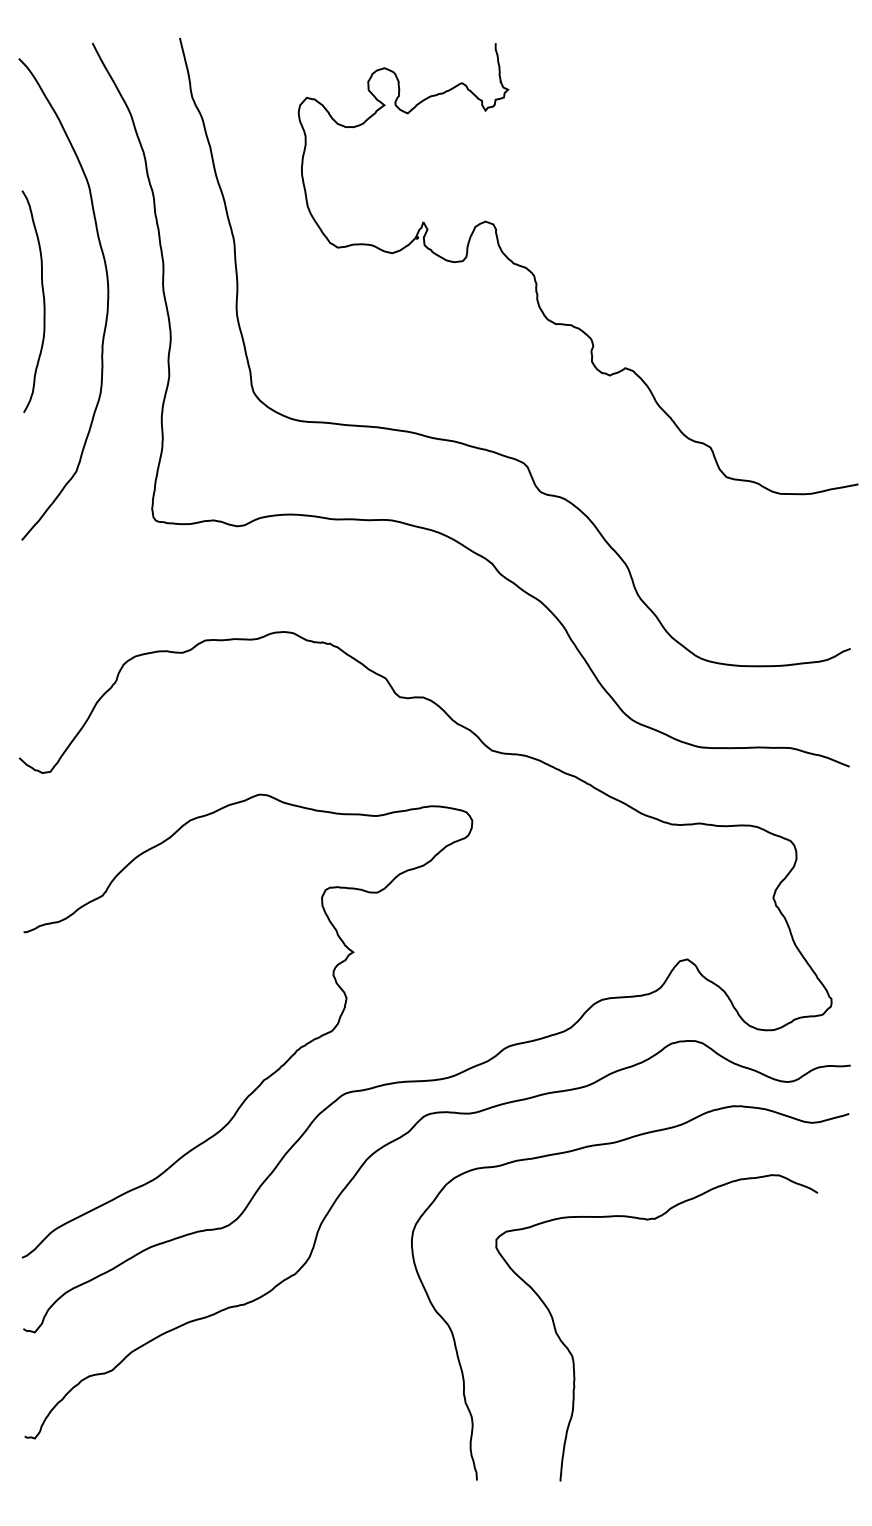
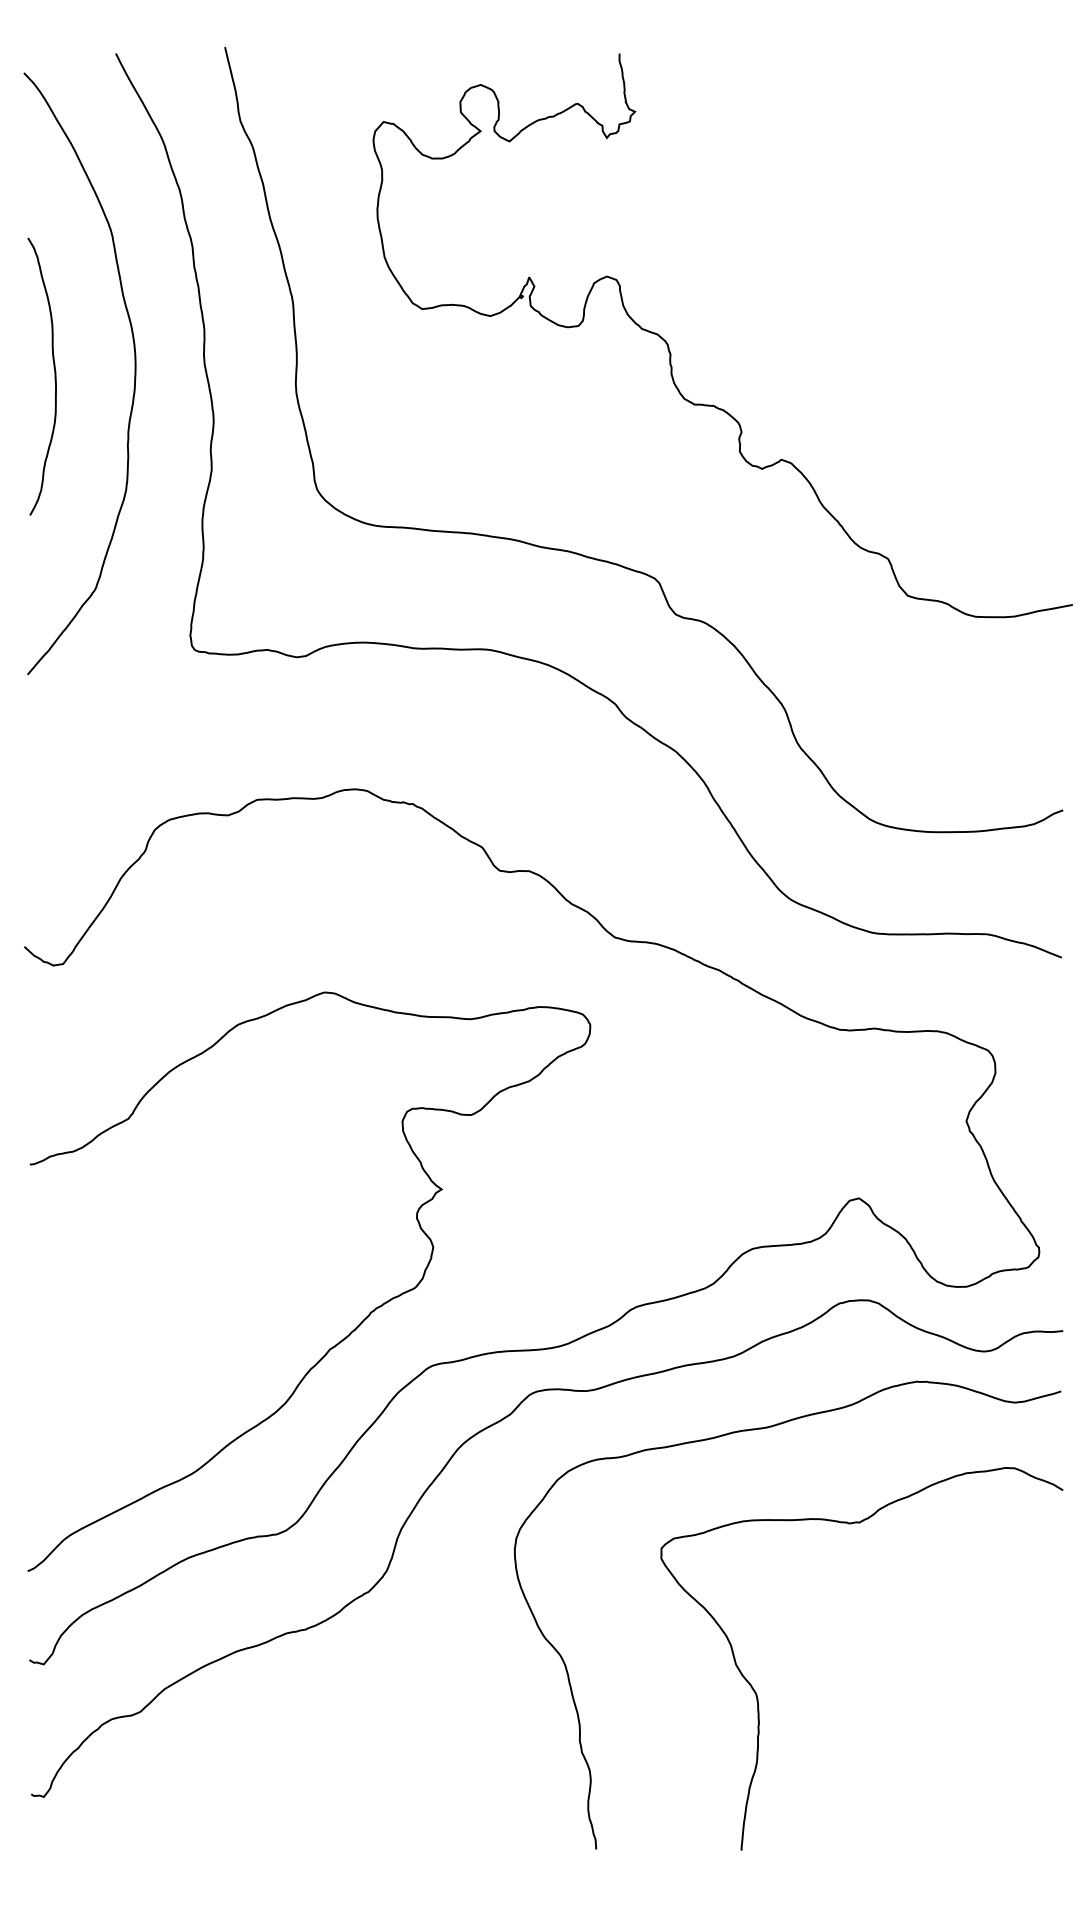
curve: (573, 1356) -> (757, 1694), moved

